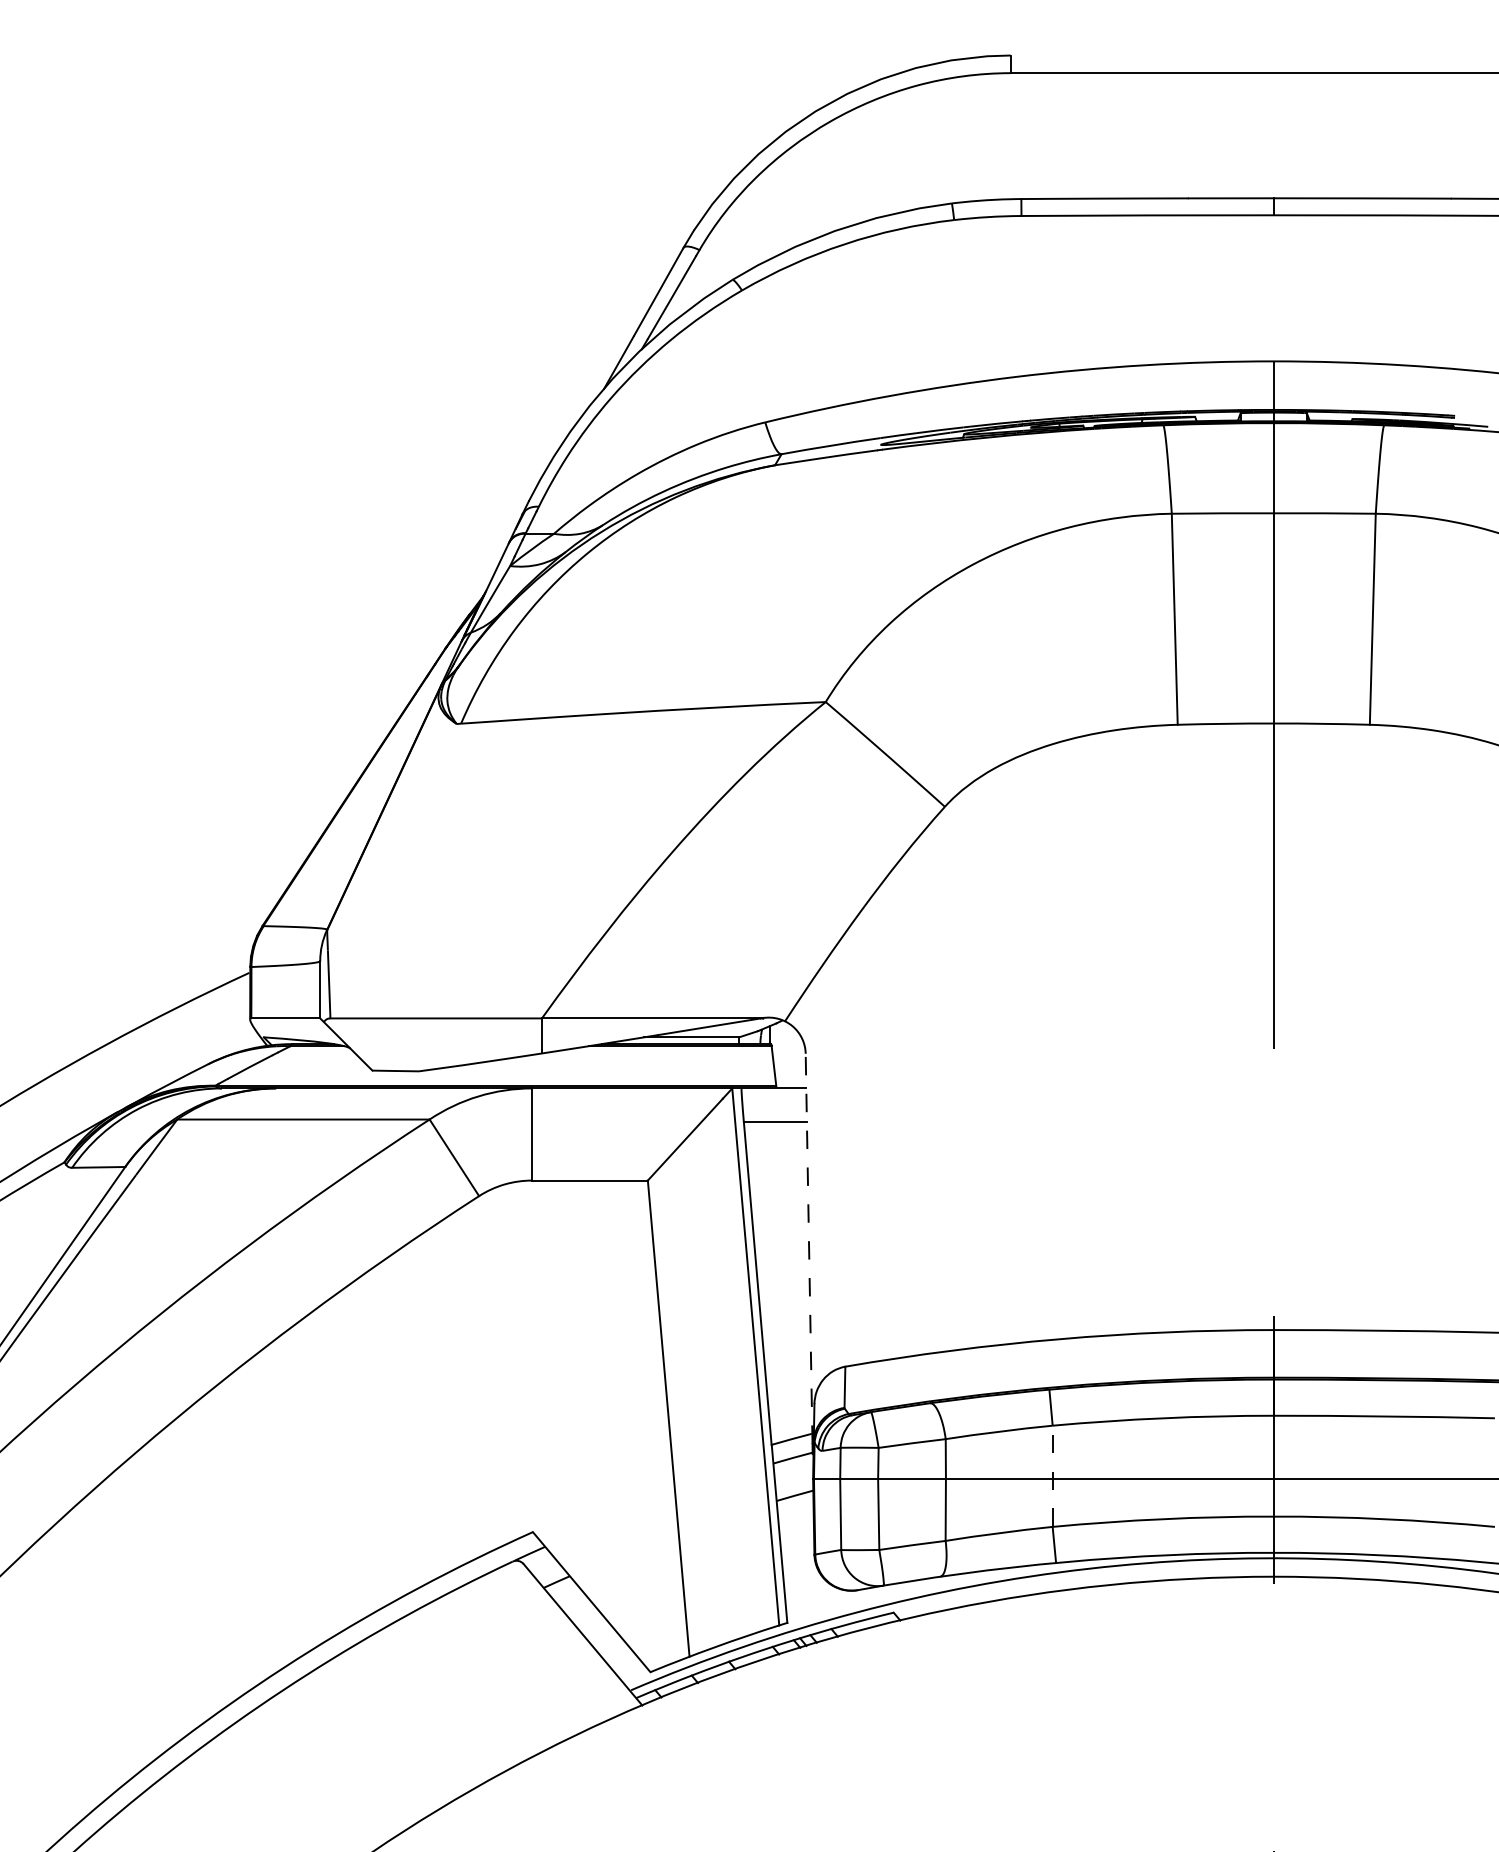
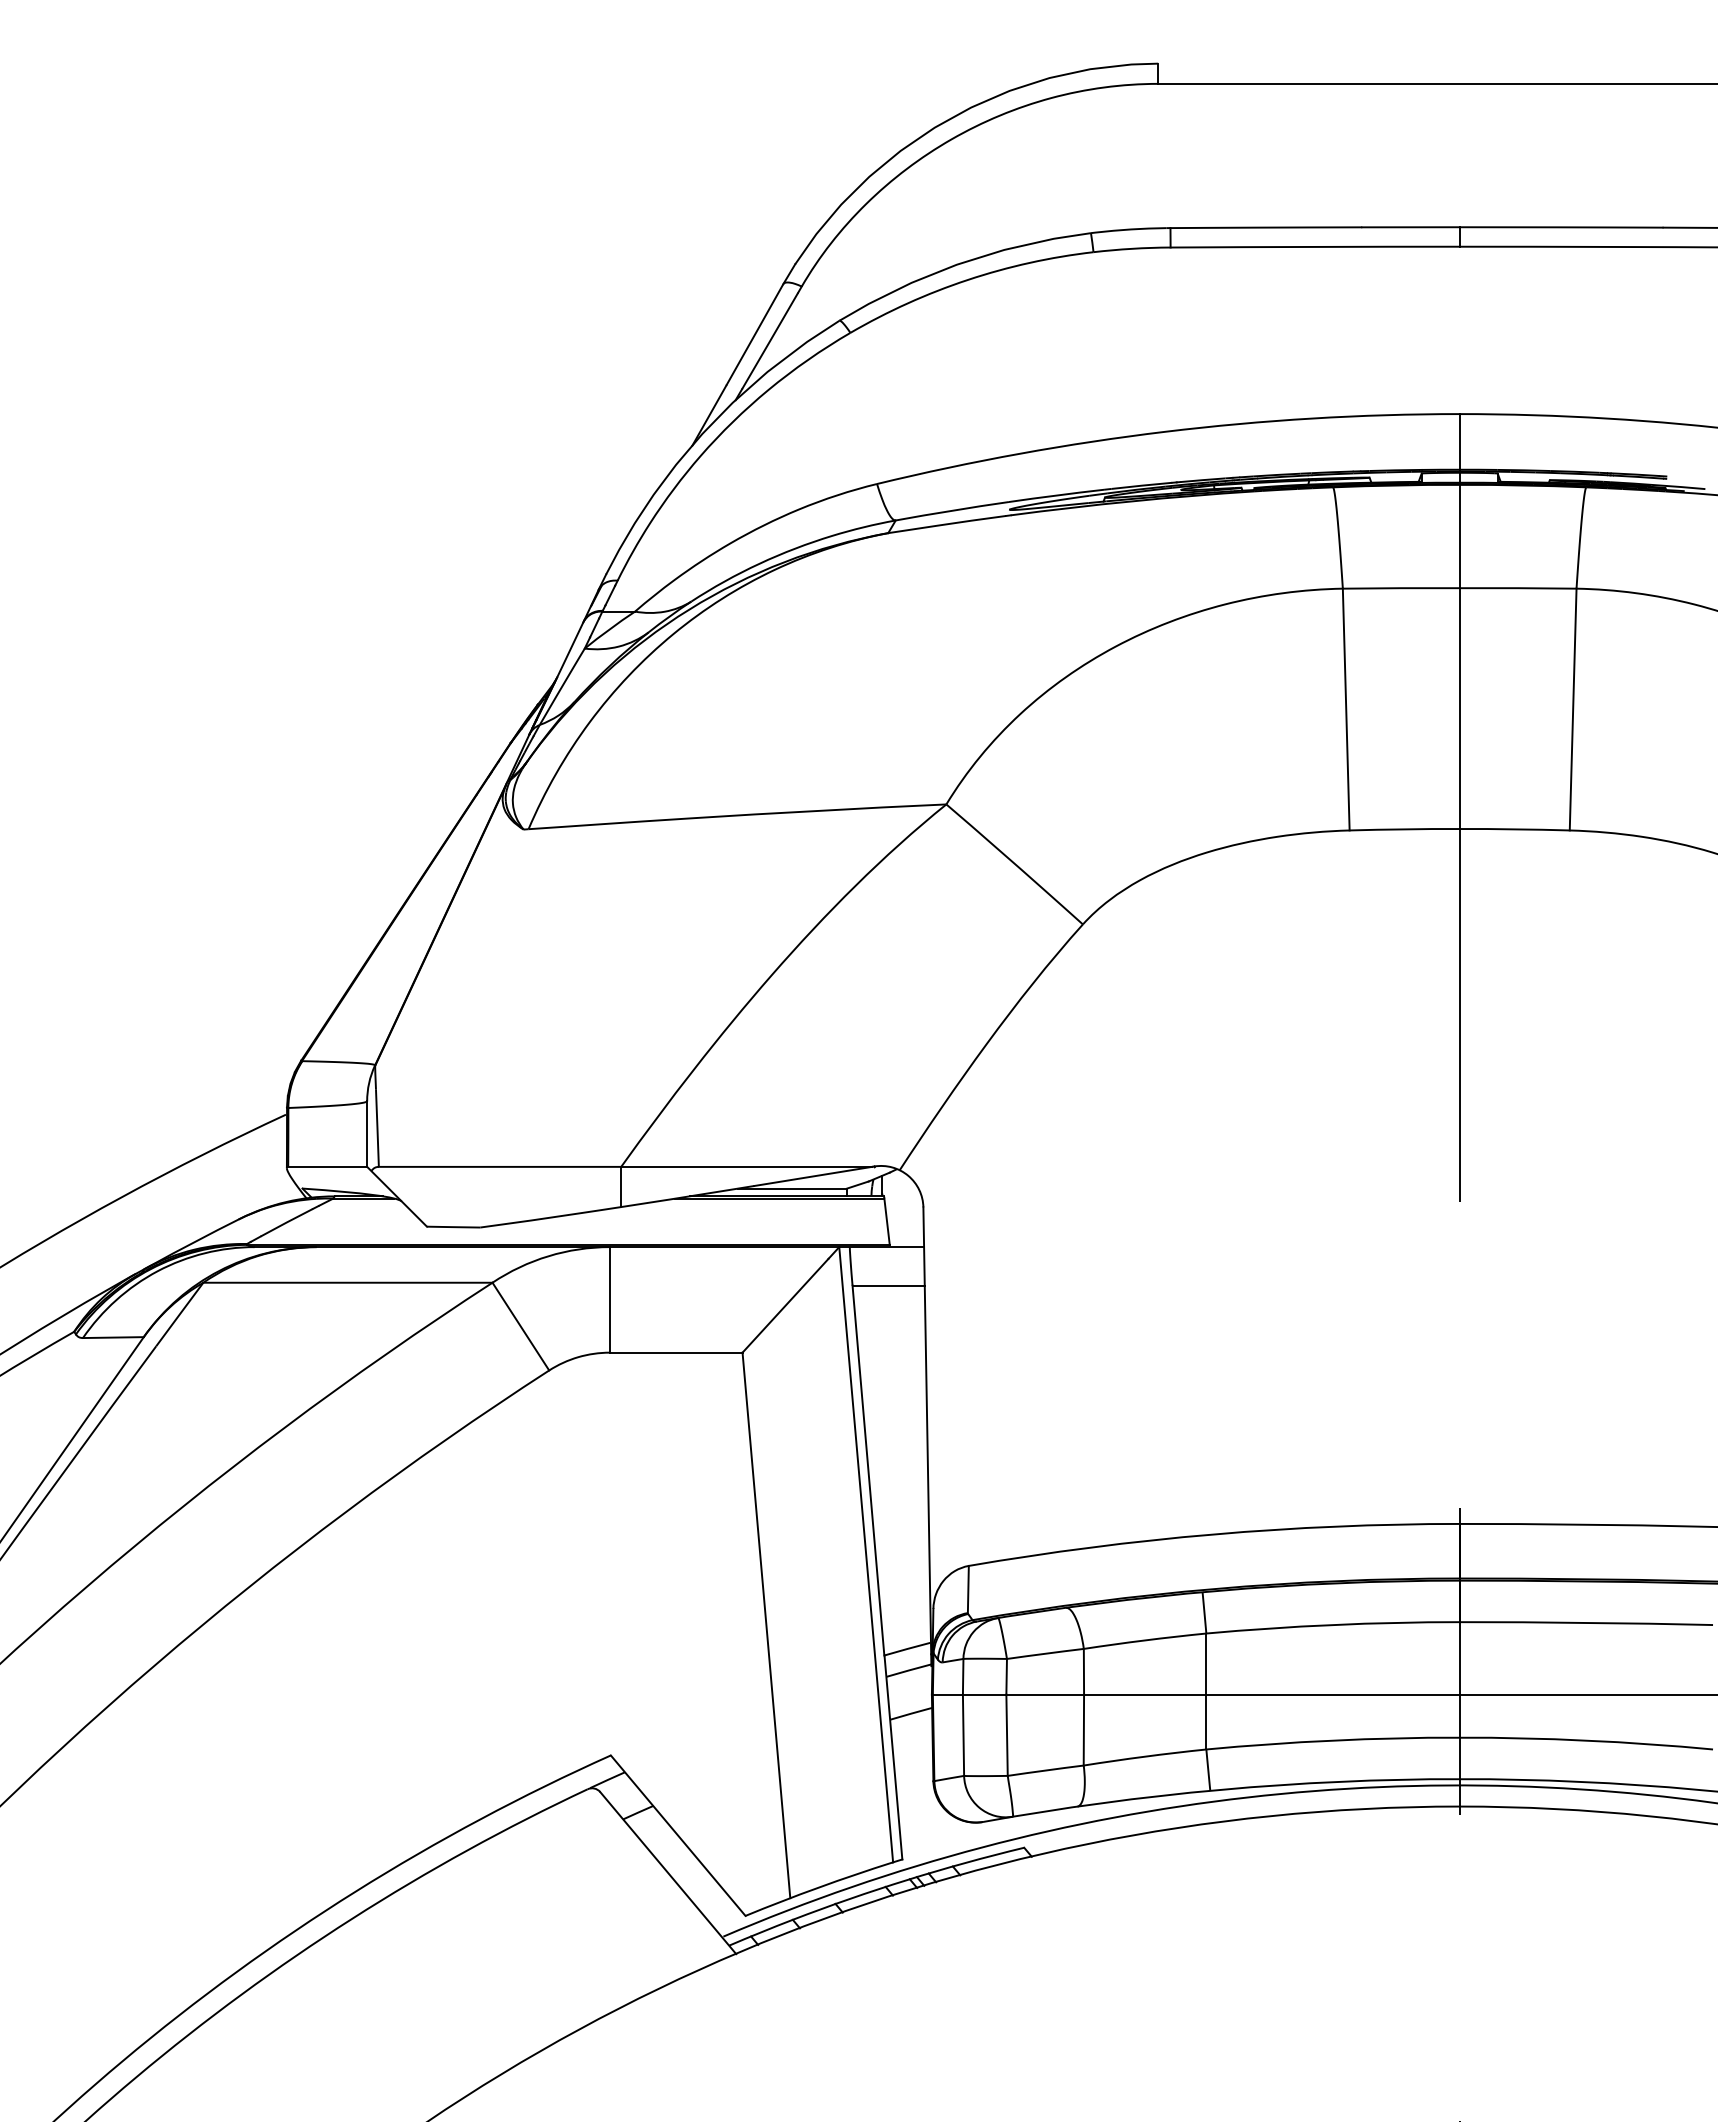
line: (809, 1248) -> (927, 1430), dashed -> solid
line: (1052, 1476) -> (1206, 1691), dashed -> solid

